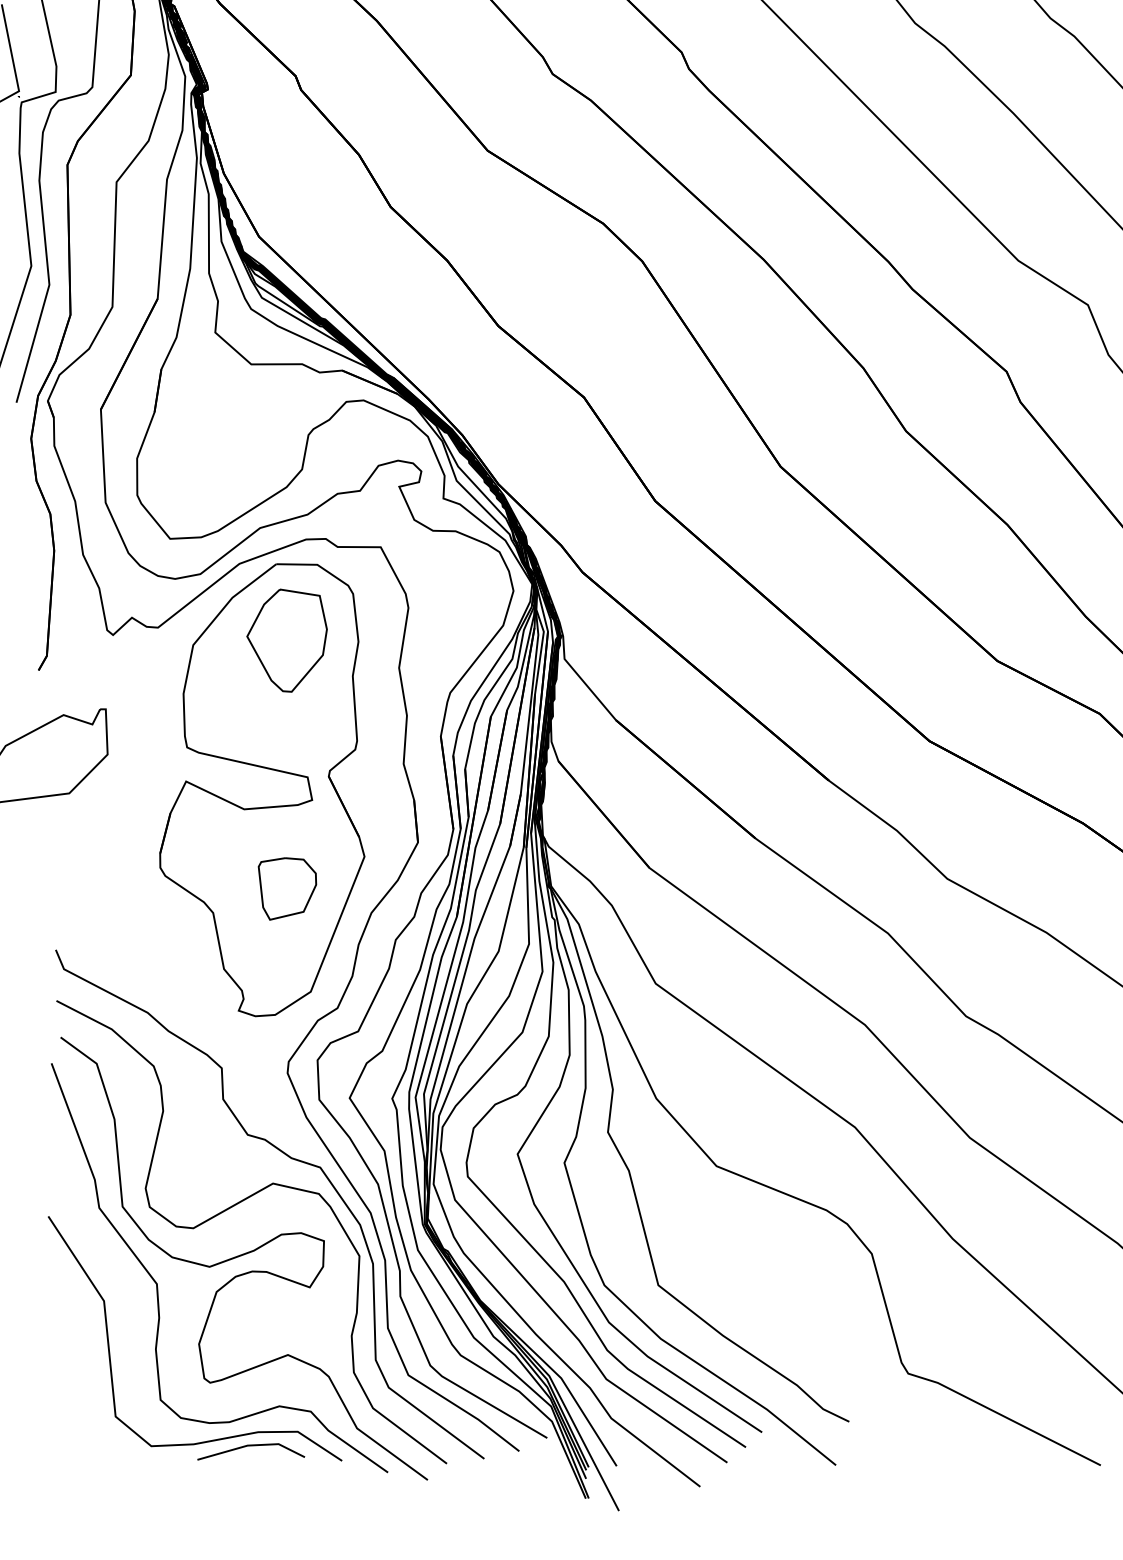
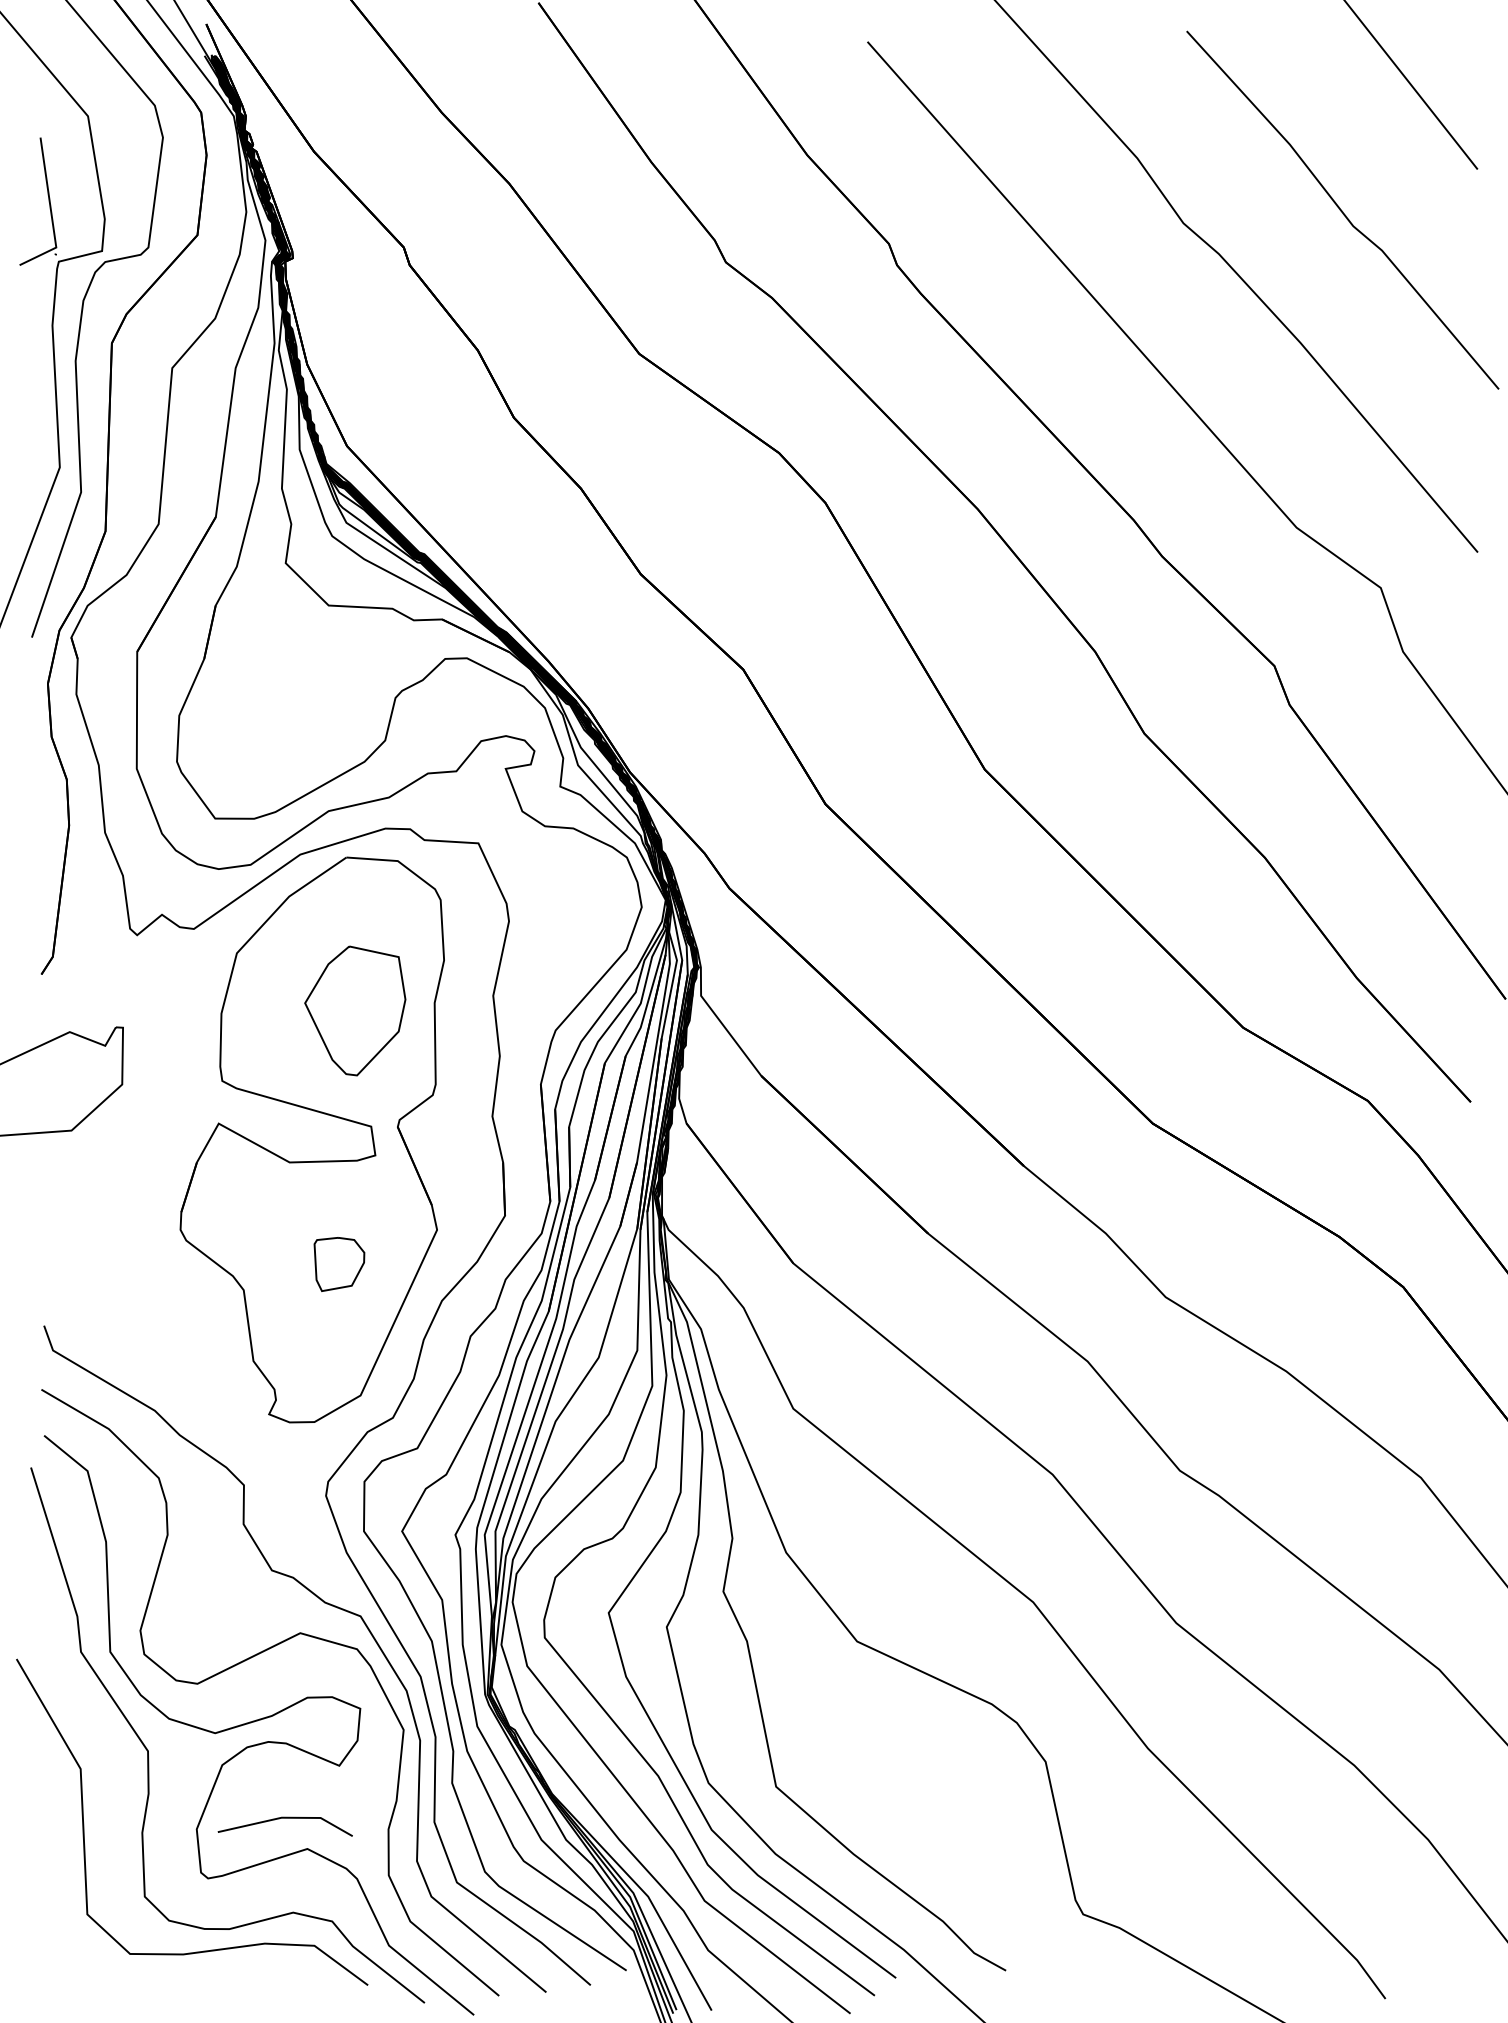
part: (287, 640) -> (355, 1010), moved
part: (288, 888) -> (339, 1264), size x0.7
line: (249, 1446) -> (284, 1818), moved

